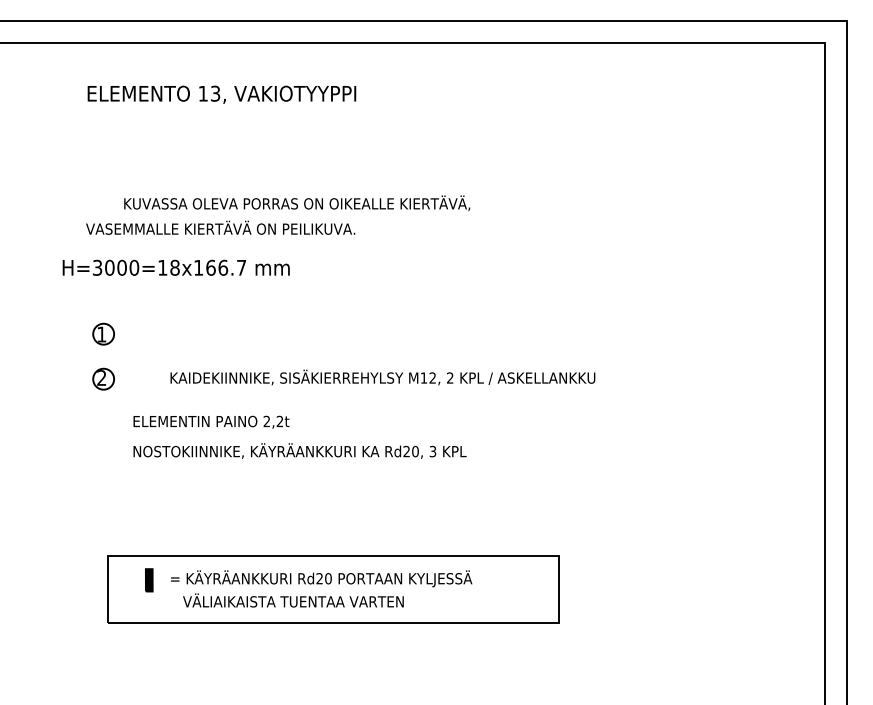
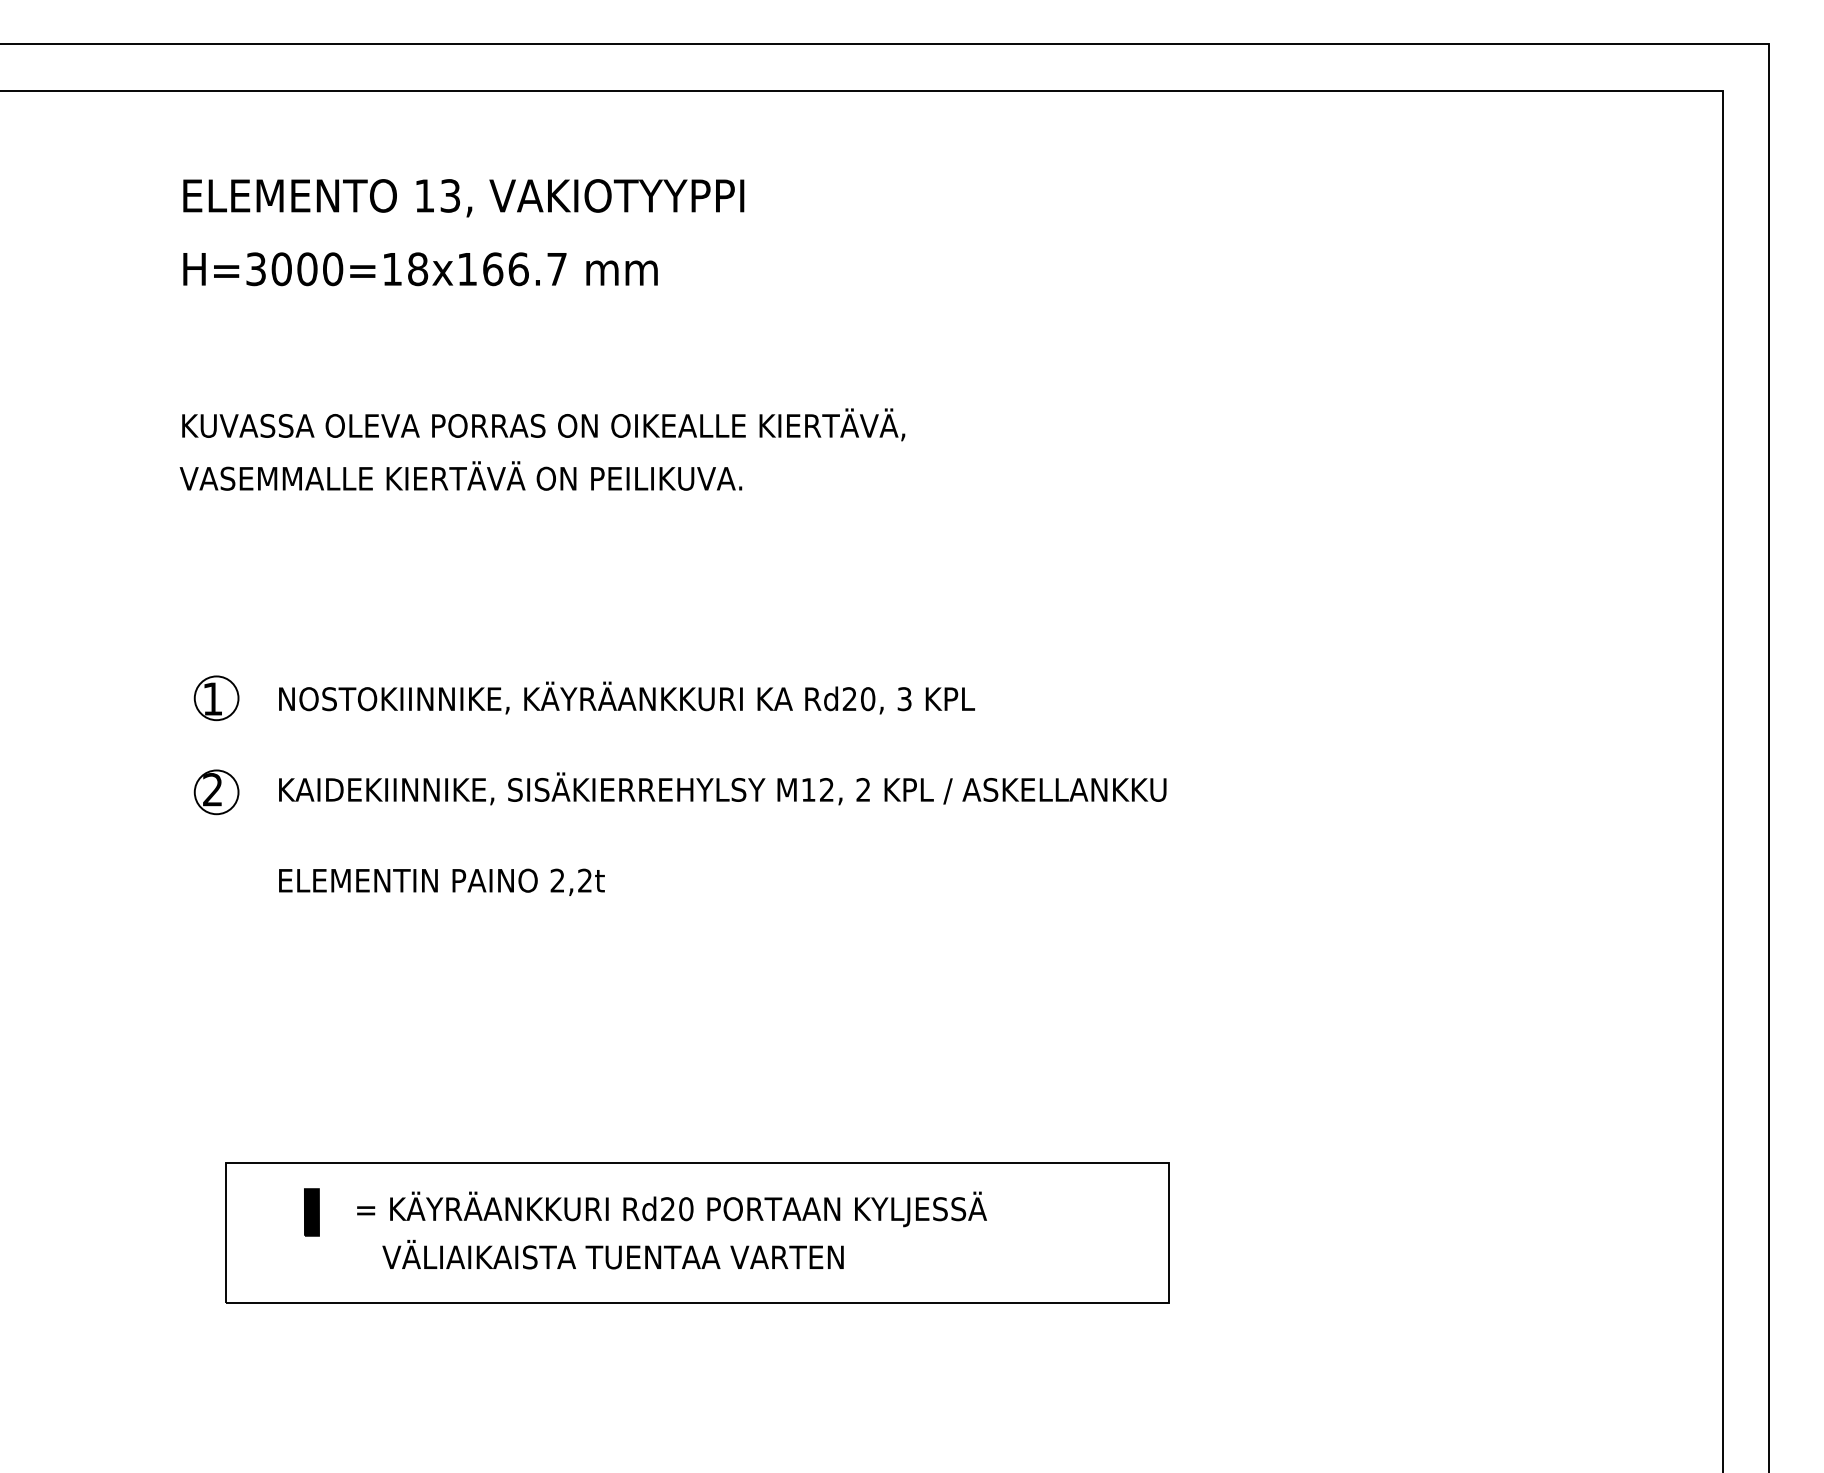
text: (297, 203) -> (544, 425), moved
text: (175, 267) -> (418, 268), moved
text: (382, 377) -> (721, 788), moved
text: (299, 450) -> (625, 696), moved

